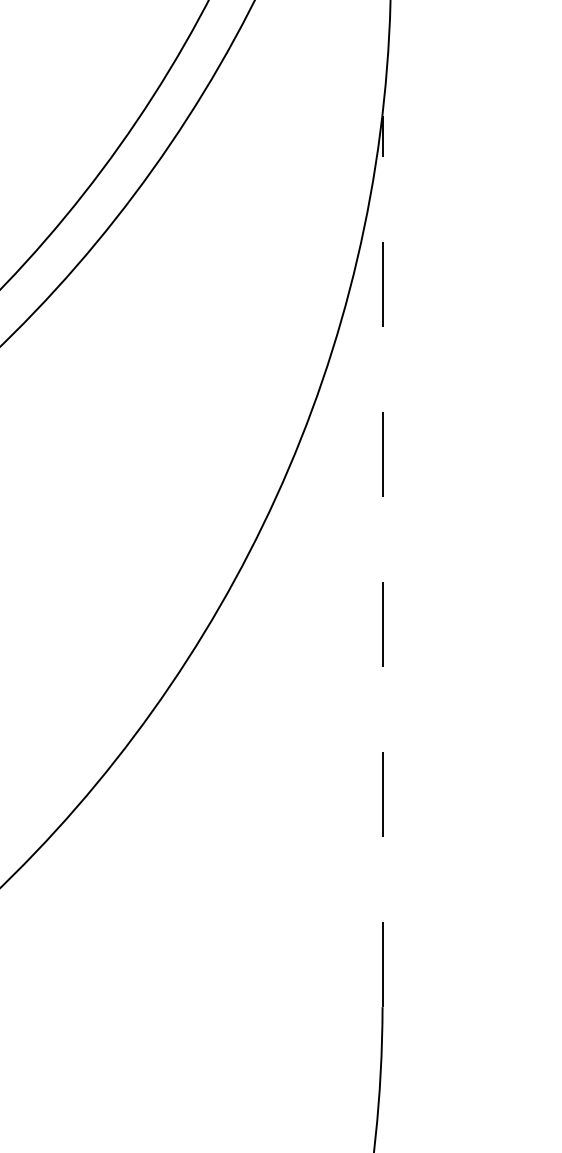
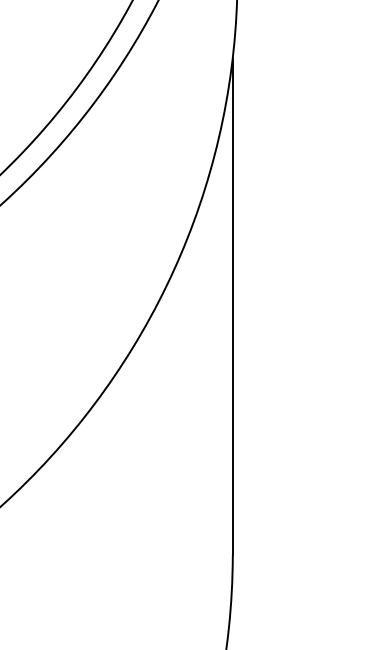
line: (381, 560) -> (232, 306), dashed -> solid

